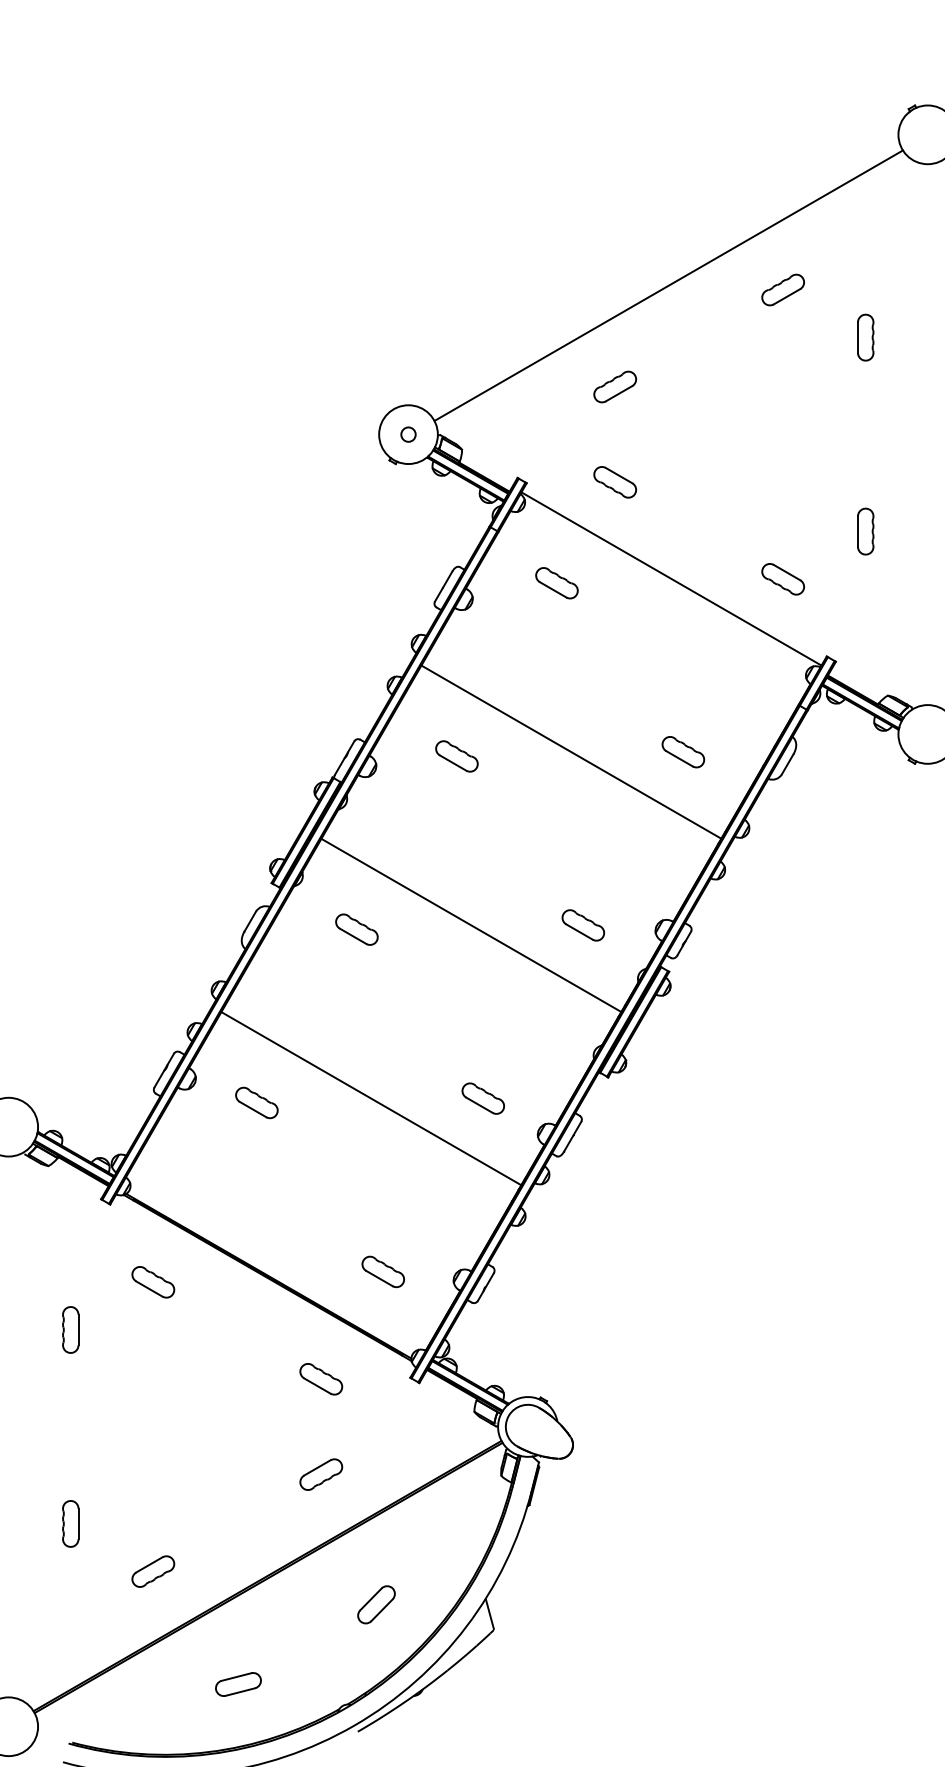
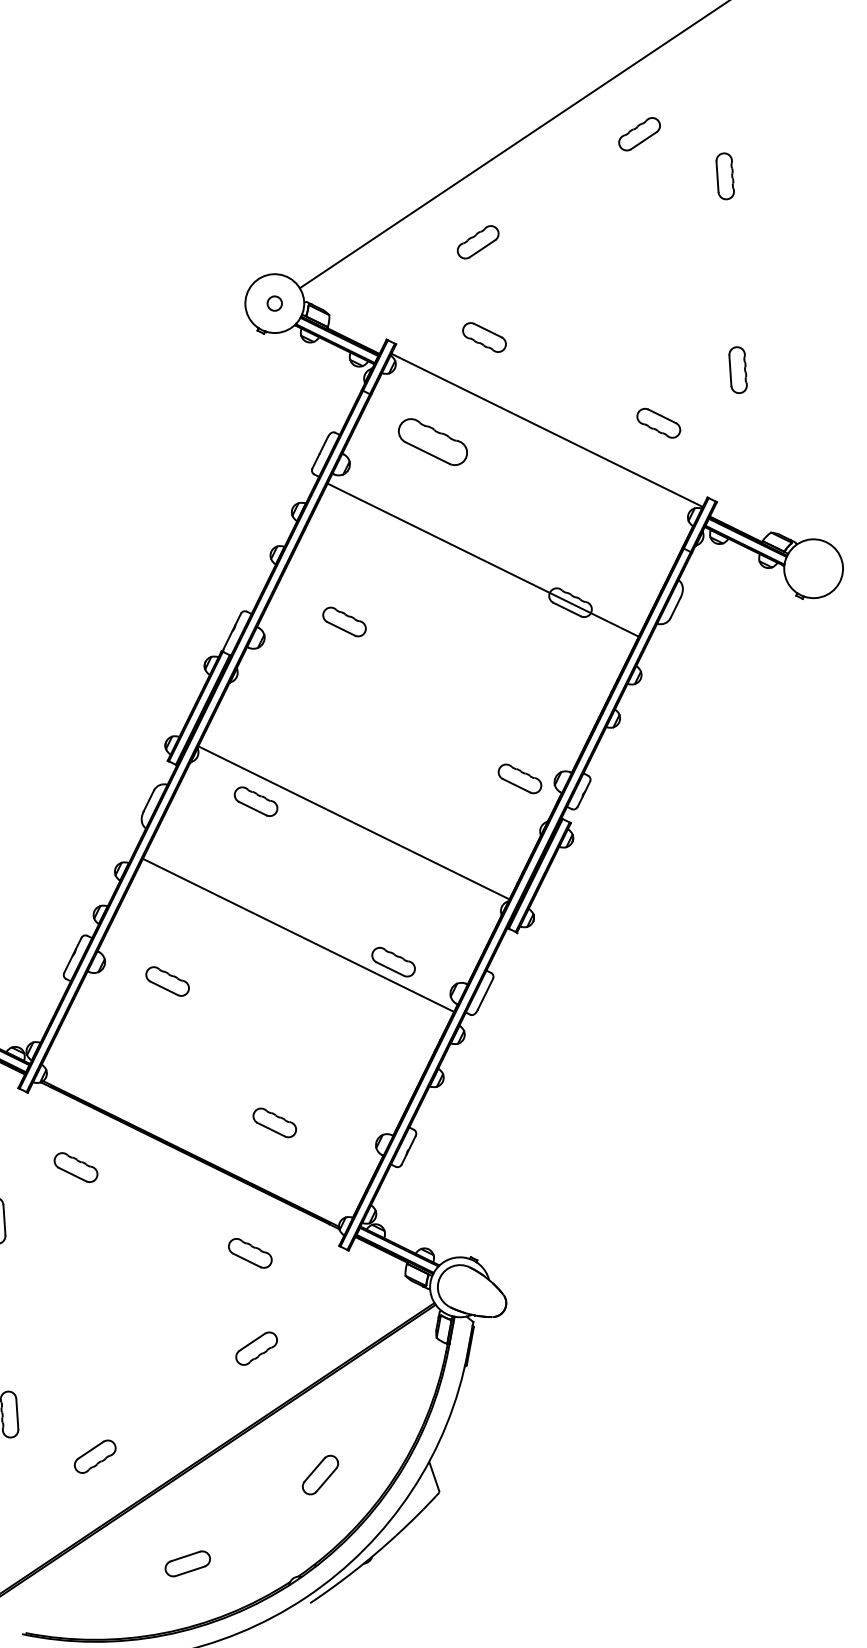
part: (556, 583) -> (432, 442), size x1.6
line: (571, 751) -> (483, 559), moved
line: (471, 925) -> (354, 823), moved
part: (583, 925) -> (520, 778), moved
line: (371, 1098) -> (298, 935), moved
part: (382, 1271) -> (273, 1122), moved

